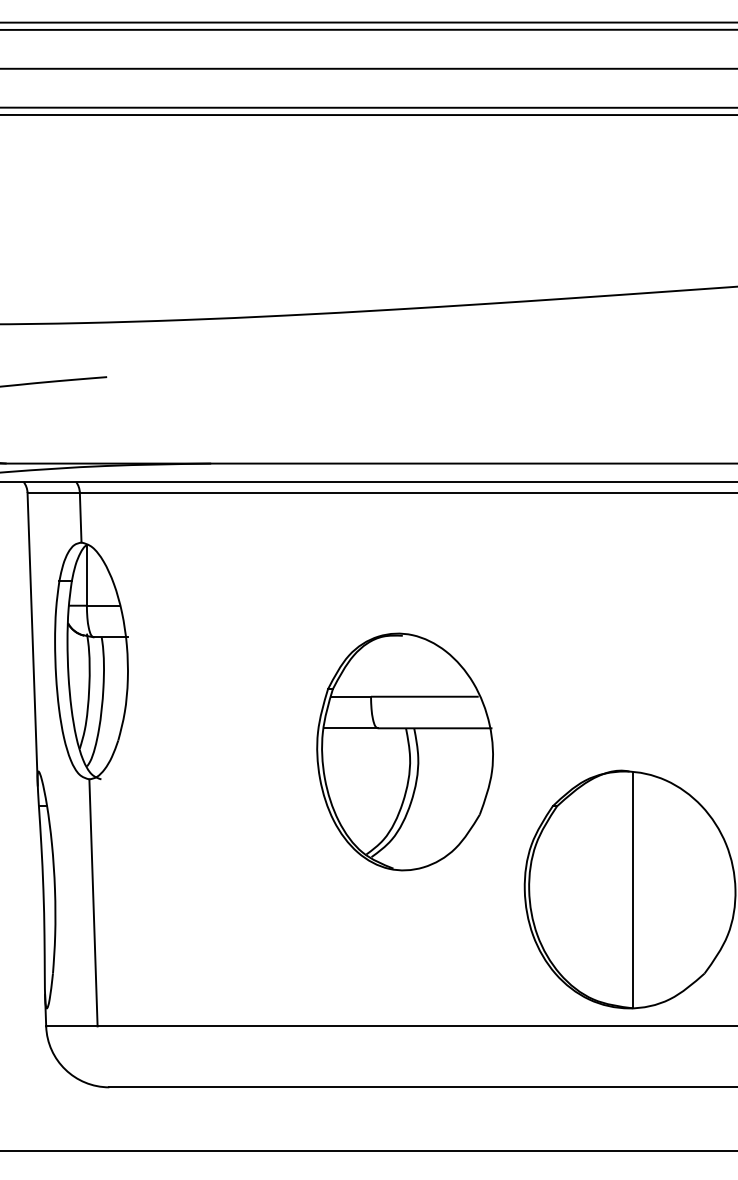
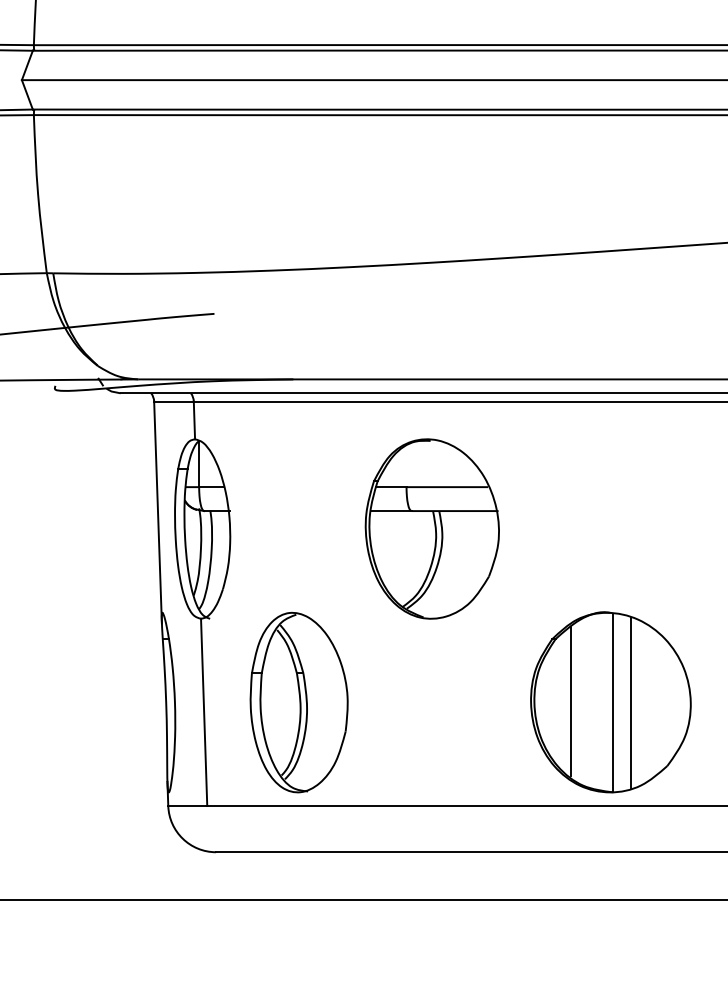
part: (403, 751) -> (431, 528), moved
line: (576, 888) -> (570, 701), added
part: (217, 889) -> (298, 702), added
line: (655, 889) -> (630, 702), added

